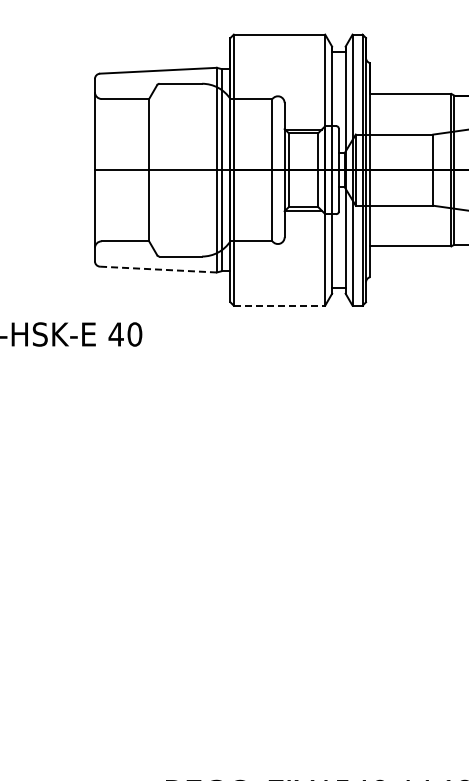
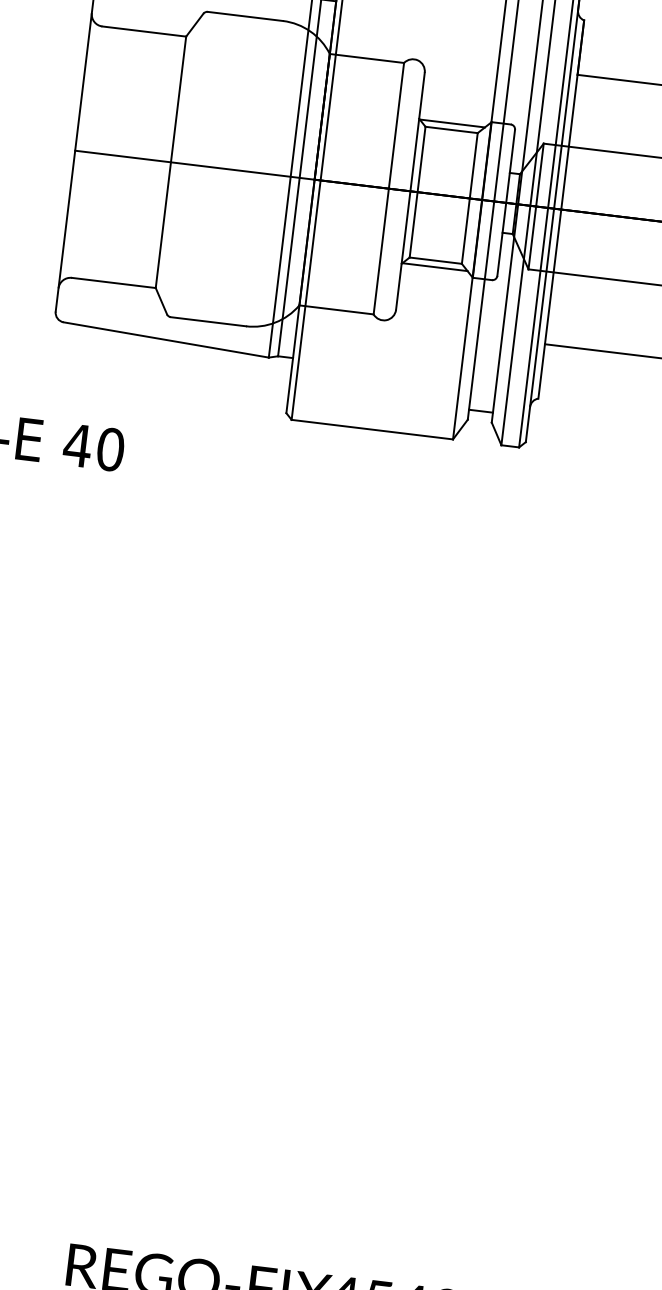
line: (158, 269) -> (166, 339), dashed -> solid
line: (279, 305) -> (372, 429), dashed -> solid

